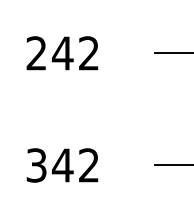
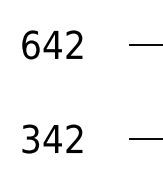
text: (36, 52) -> (30, 44), 242 -> 642

